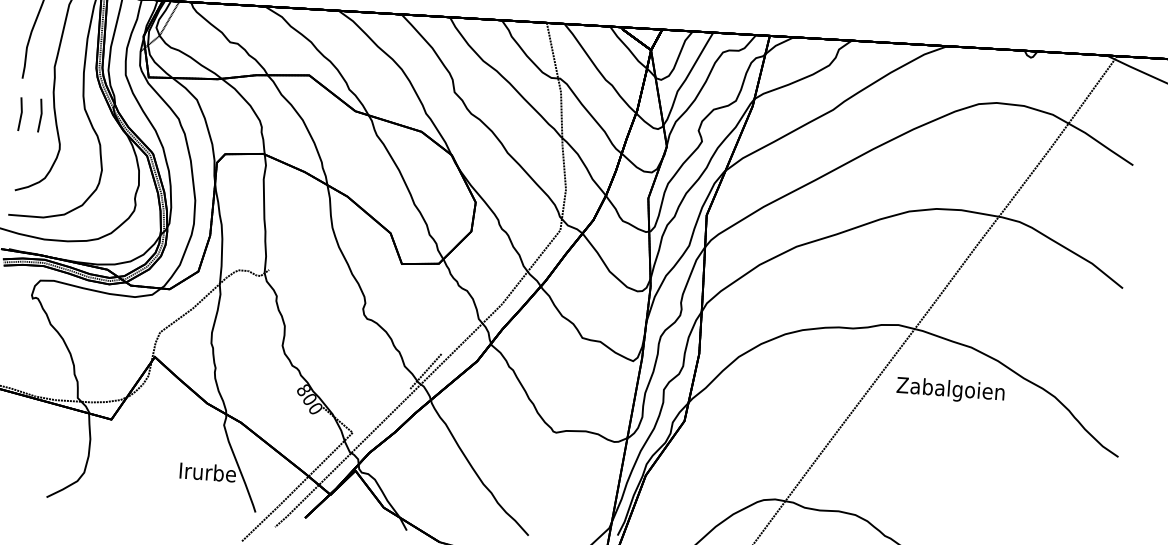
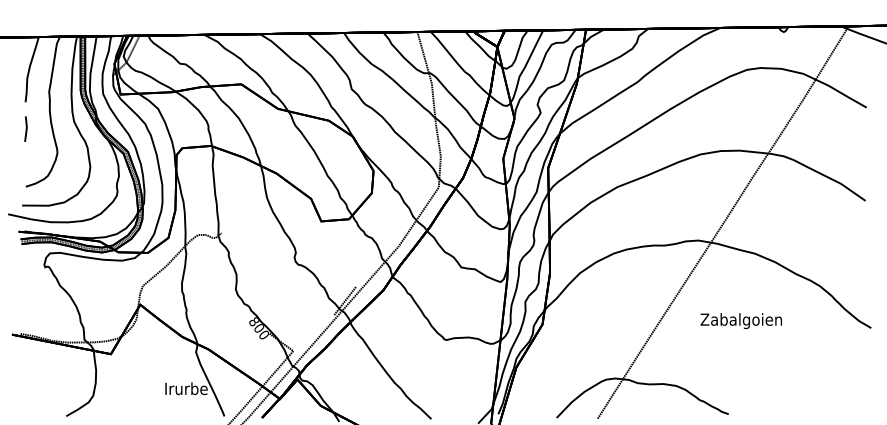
line: (39, 114) -> (40, 128), removed
text: (949, 391) -> (740, 321), moved

